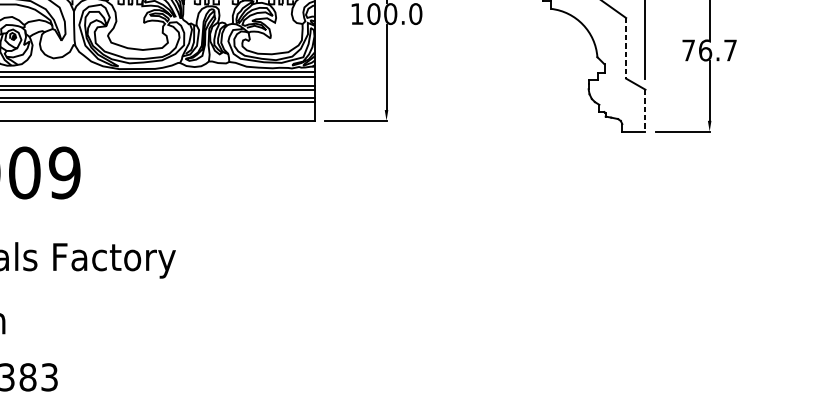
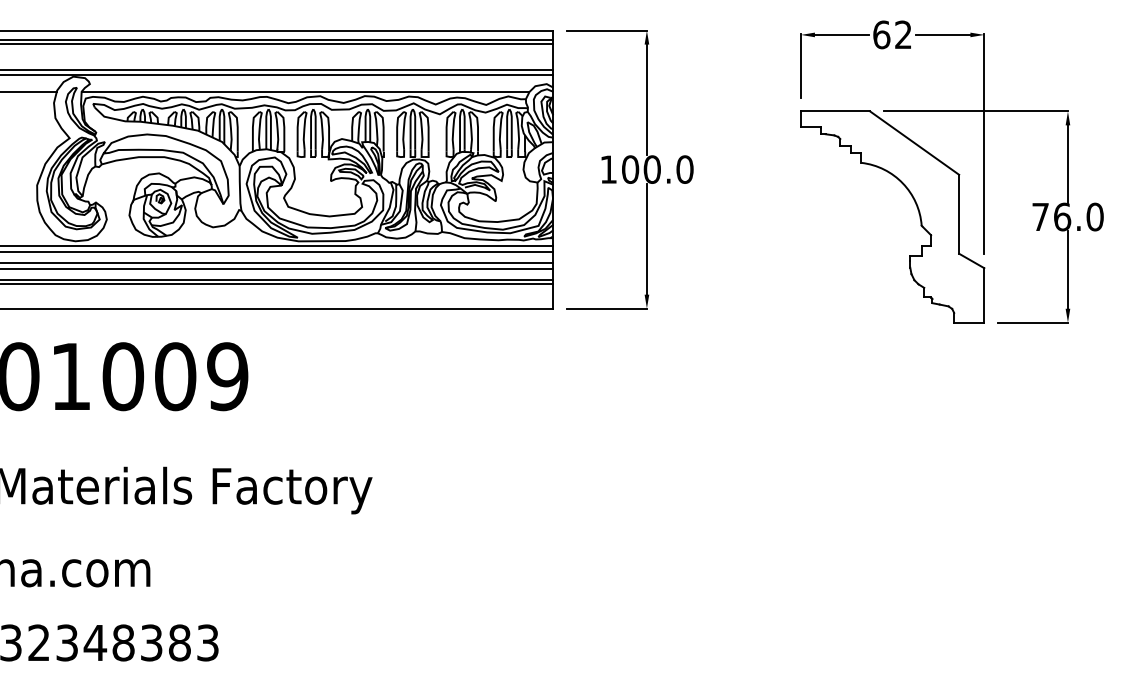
line: (626, 48) -> (959, 214), dashed -> solid
text: (730, 50) -> (1094, 216), 76.7 -> 76.0
line: (645, 110) -> (984, 295), dashed -> solid

